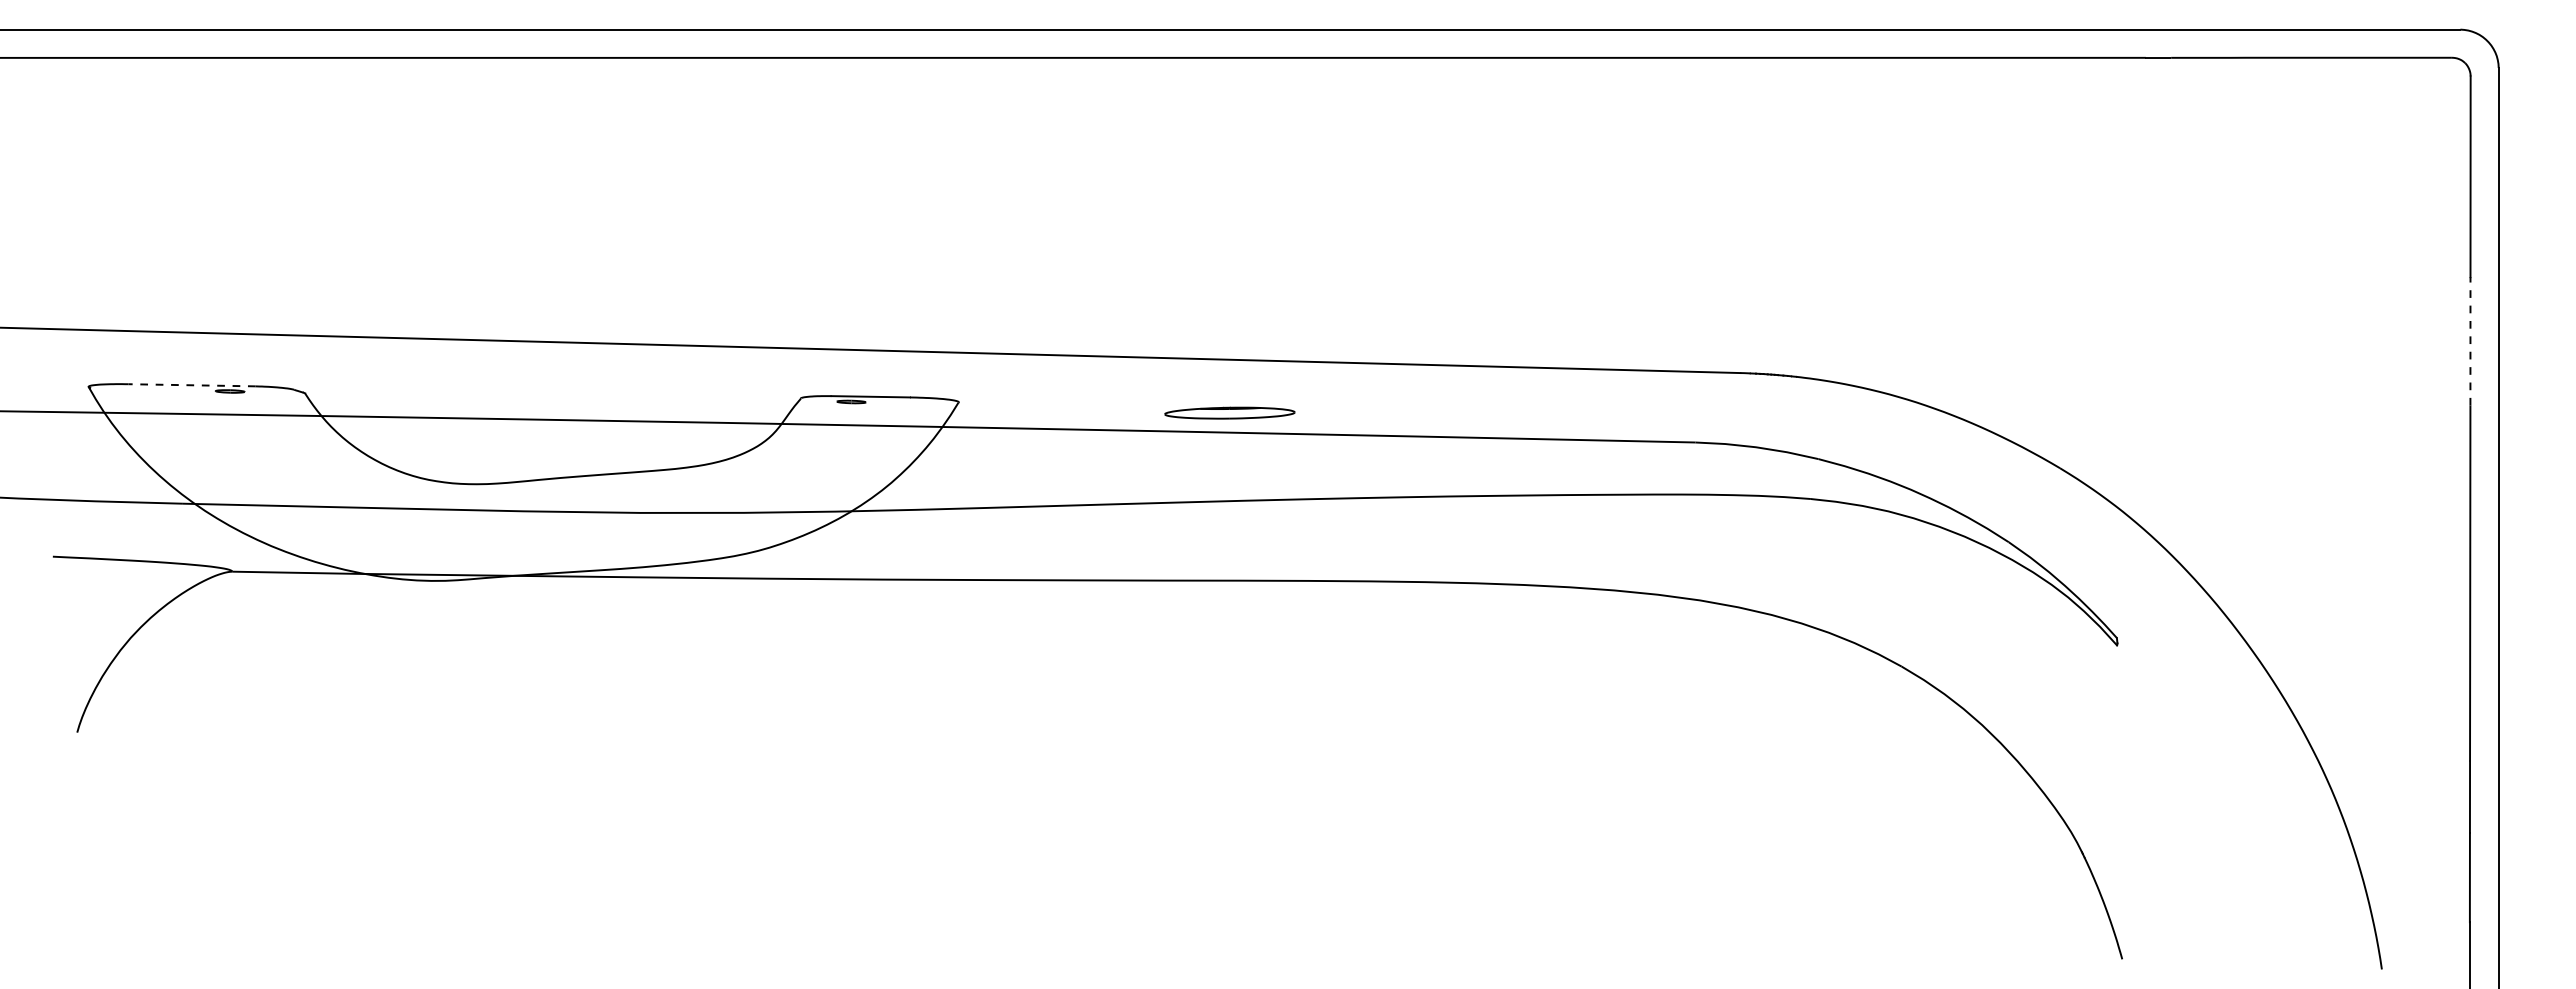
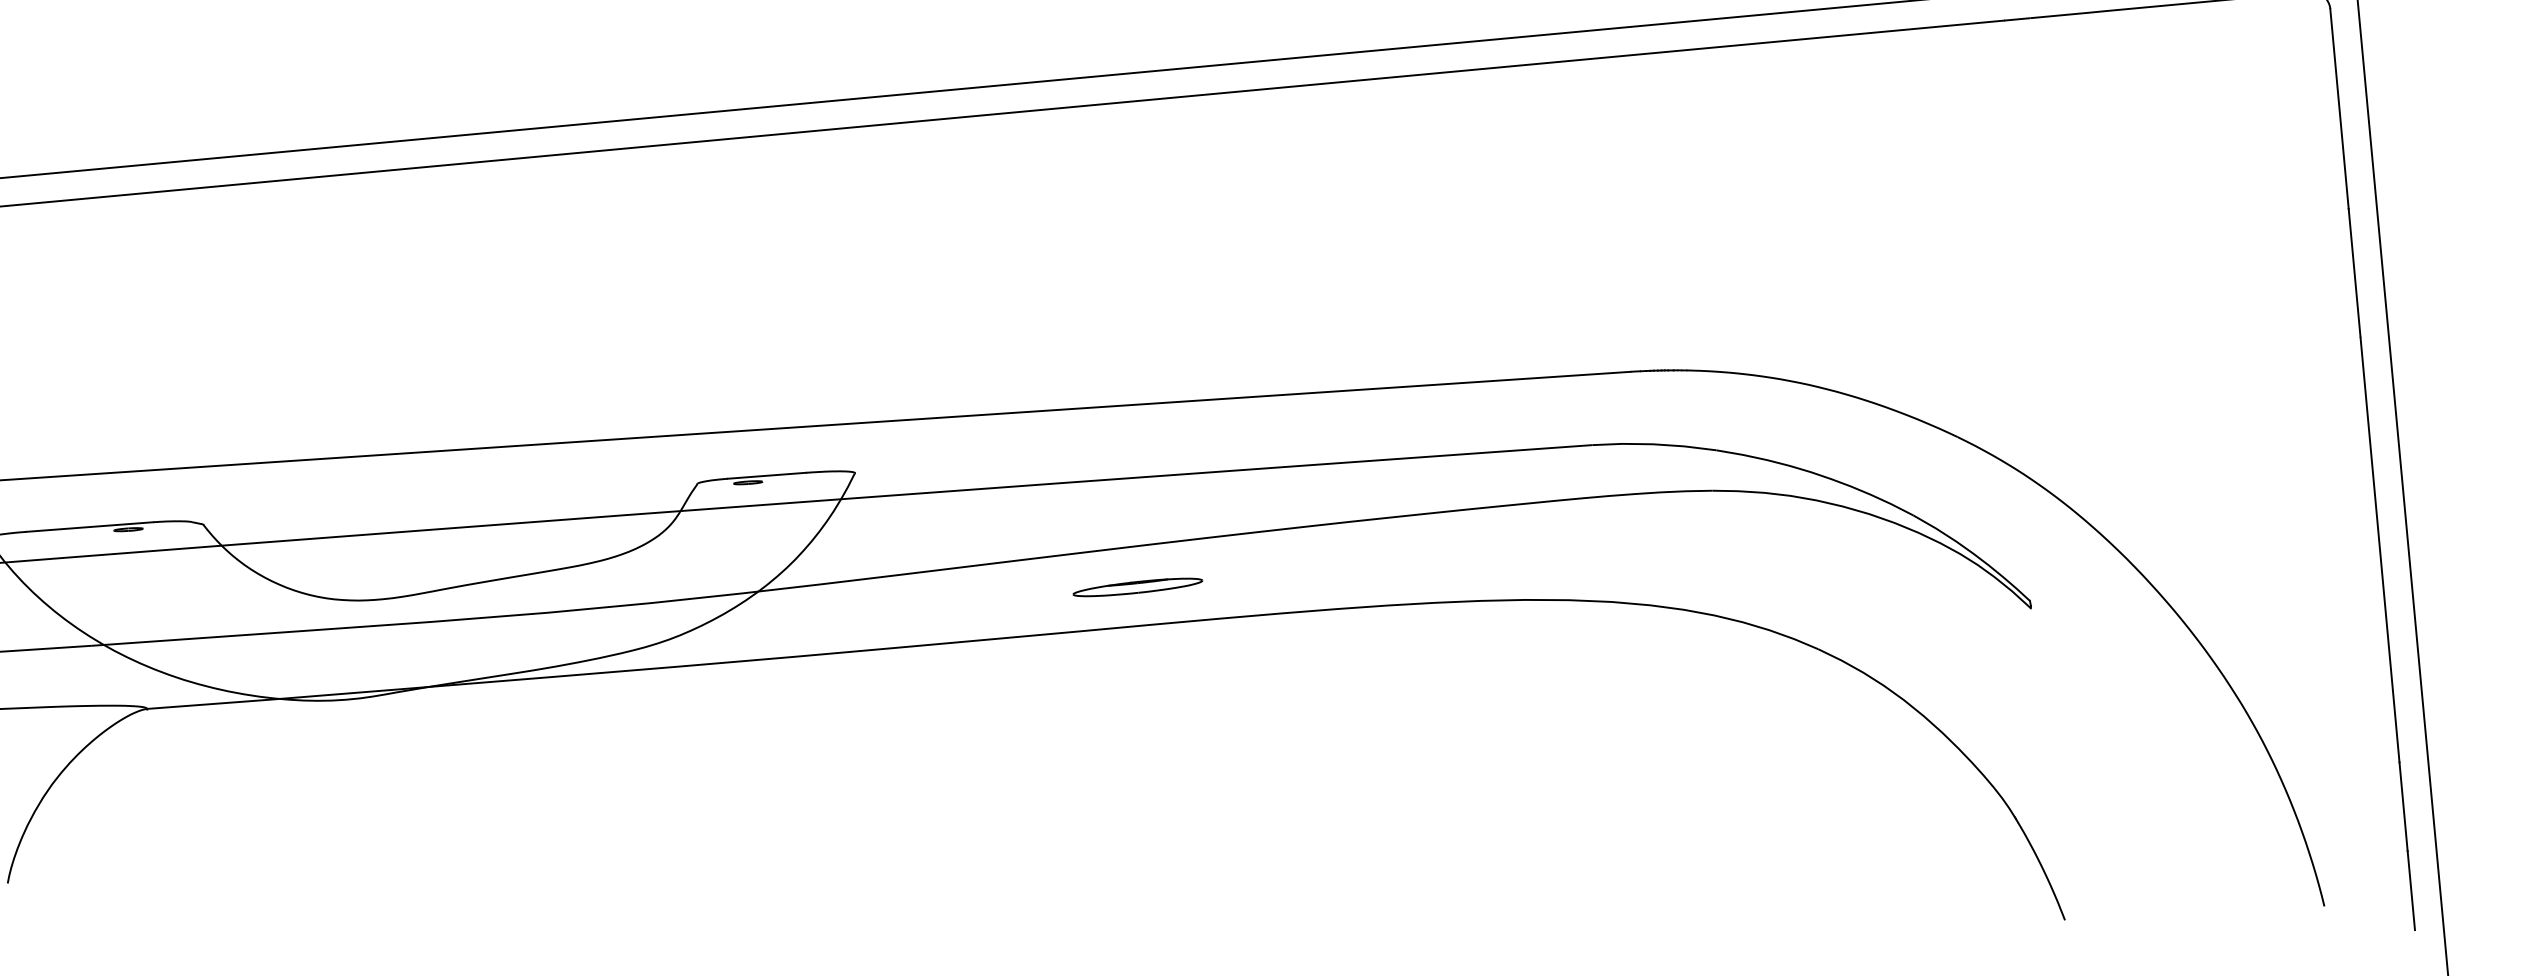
line: (2470, 340) -> (2354, 271), dashed -> solid
line: (192, 385) -> (90, 527), dashed -> solid
part: (1229, 412) -> (1137, 586), moved

